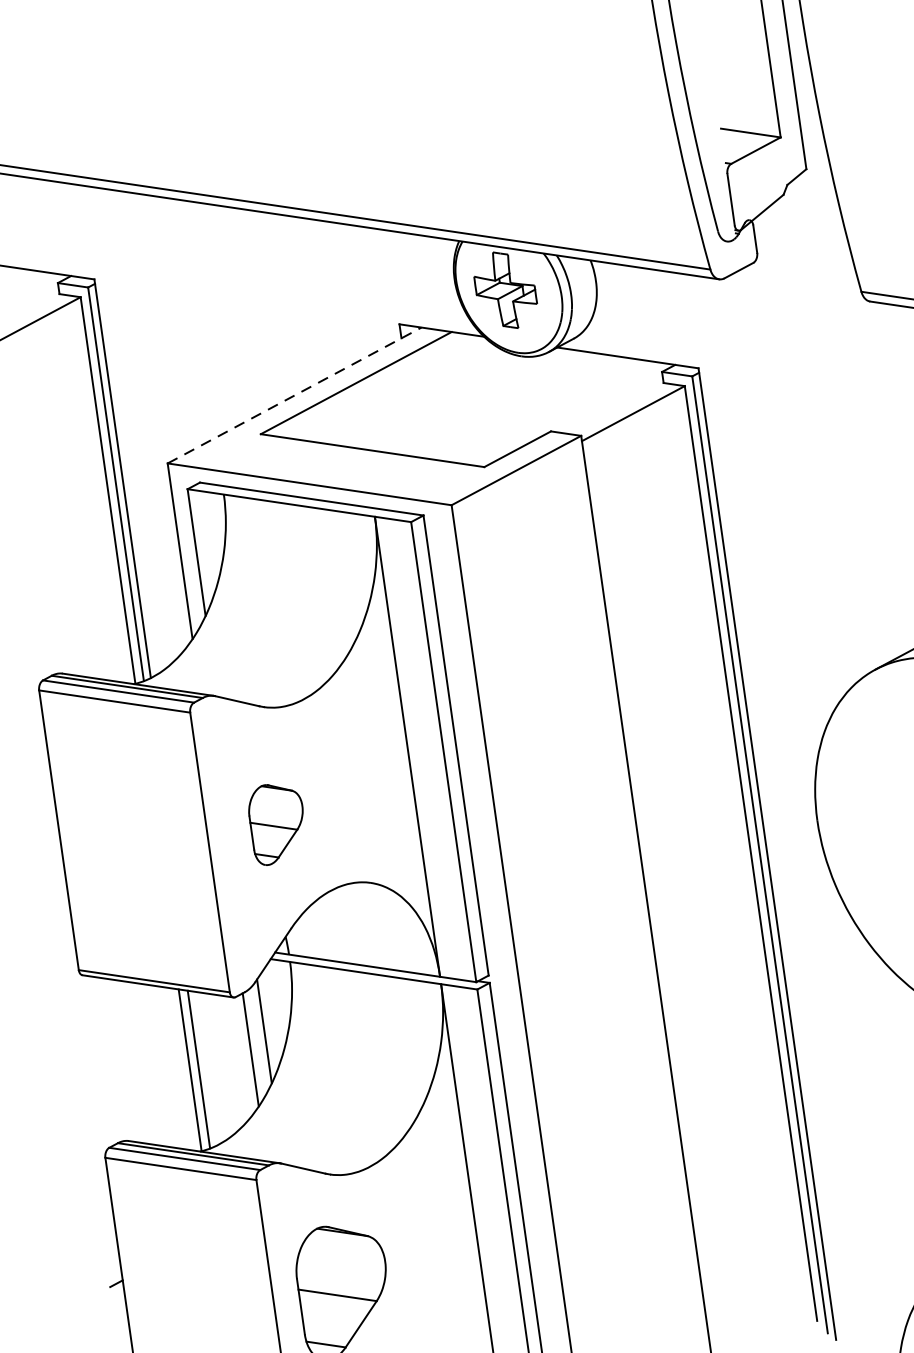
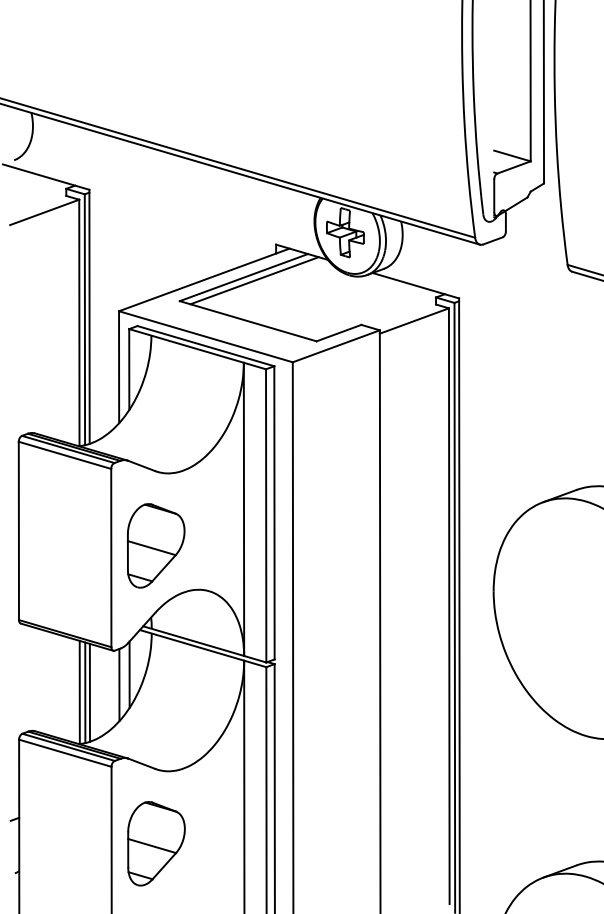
line: (373, 385) -> (254, 280), added
line: (294, 394) -> (204, 279), dashed -> solid
part: (276, 823) -> (155, 545), size x1.67
line: (205, 1068) -> (89, 692), added

